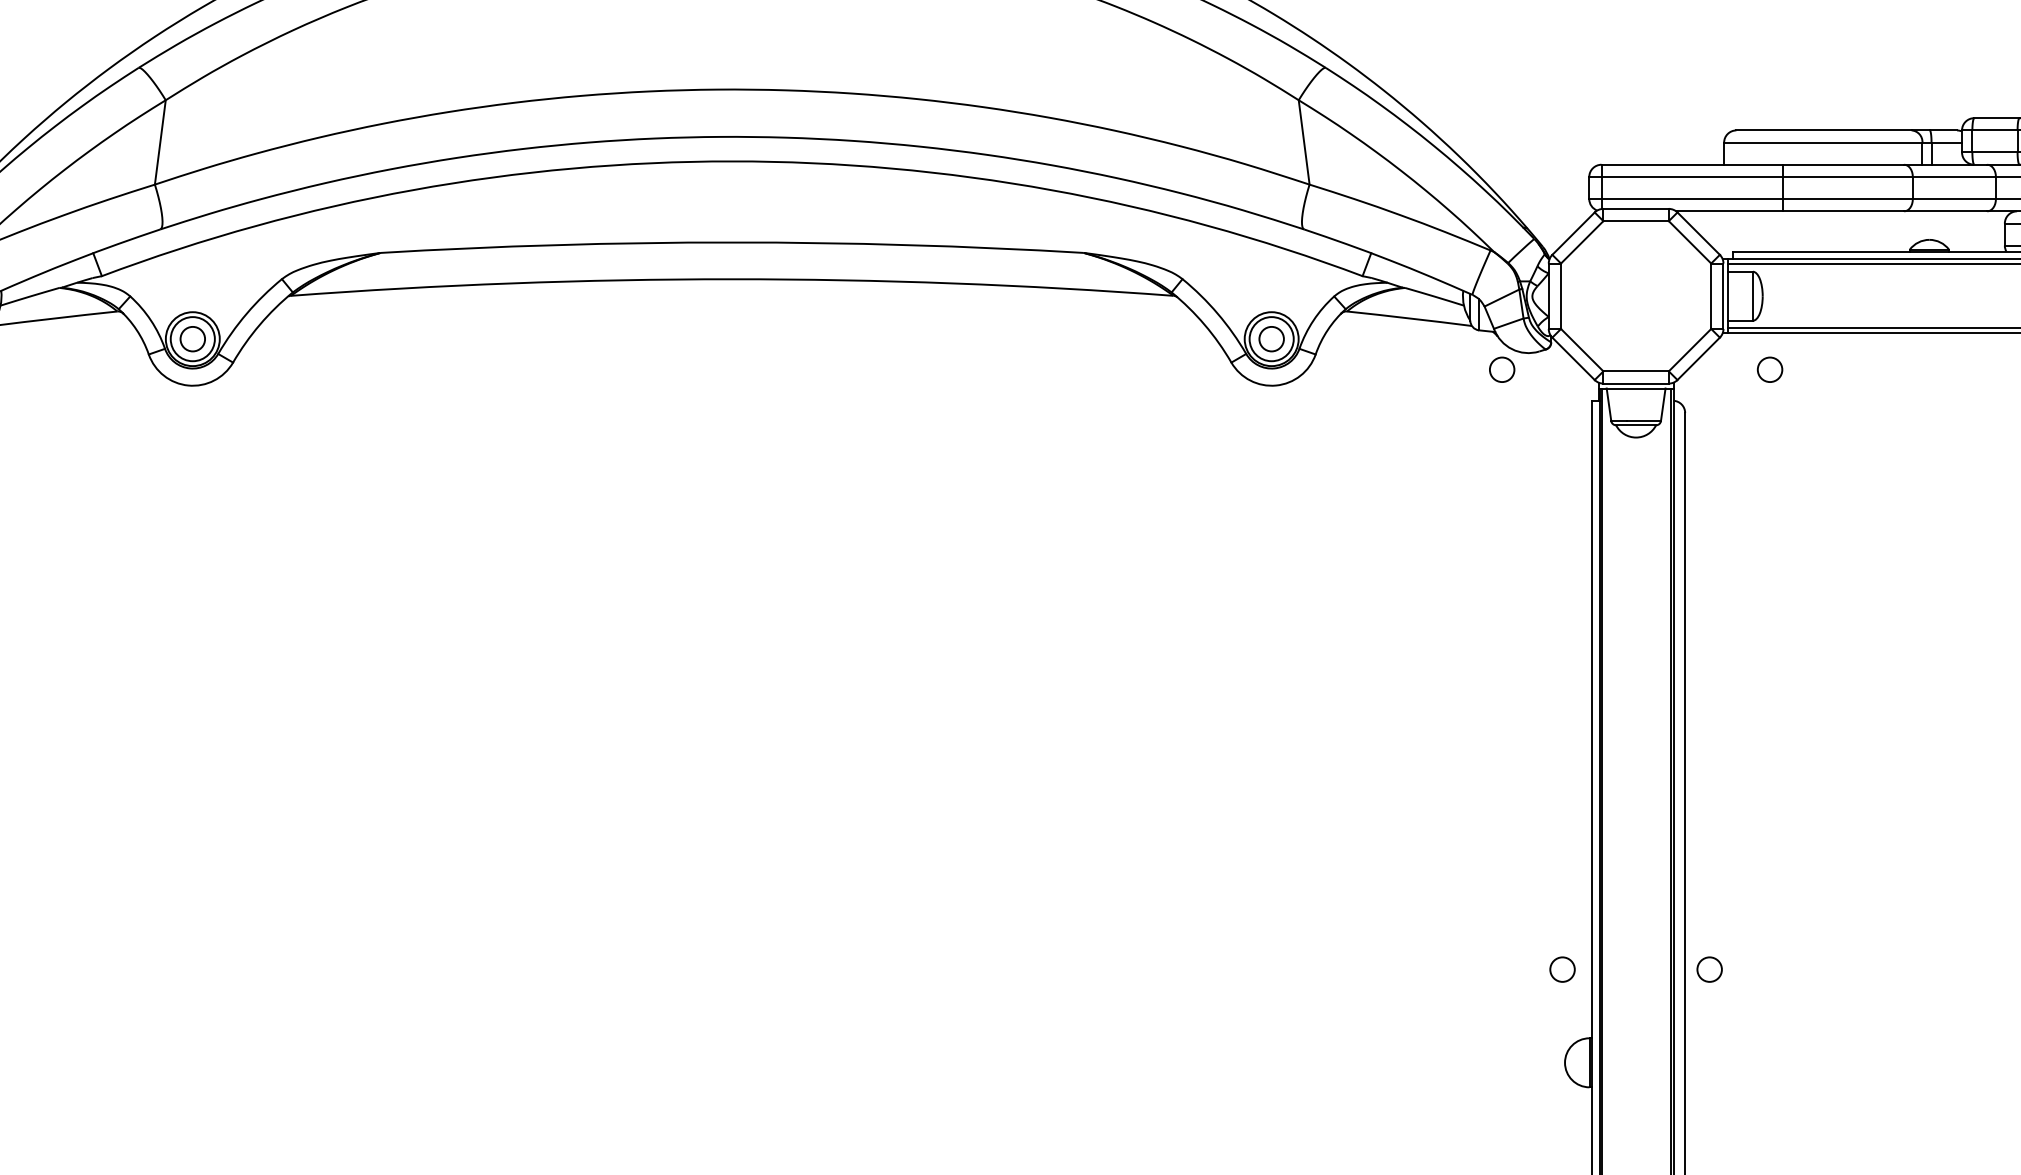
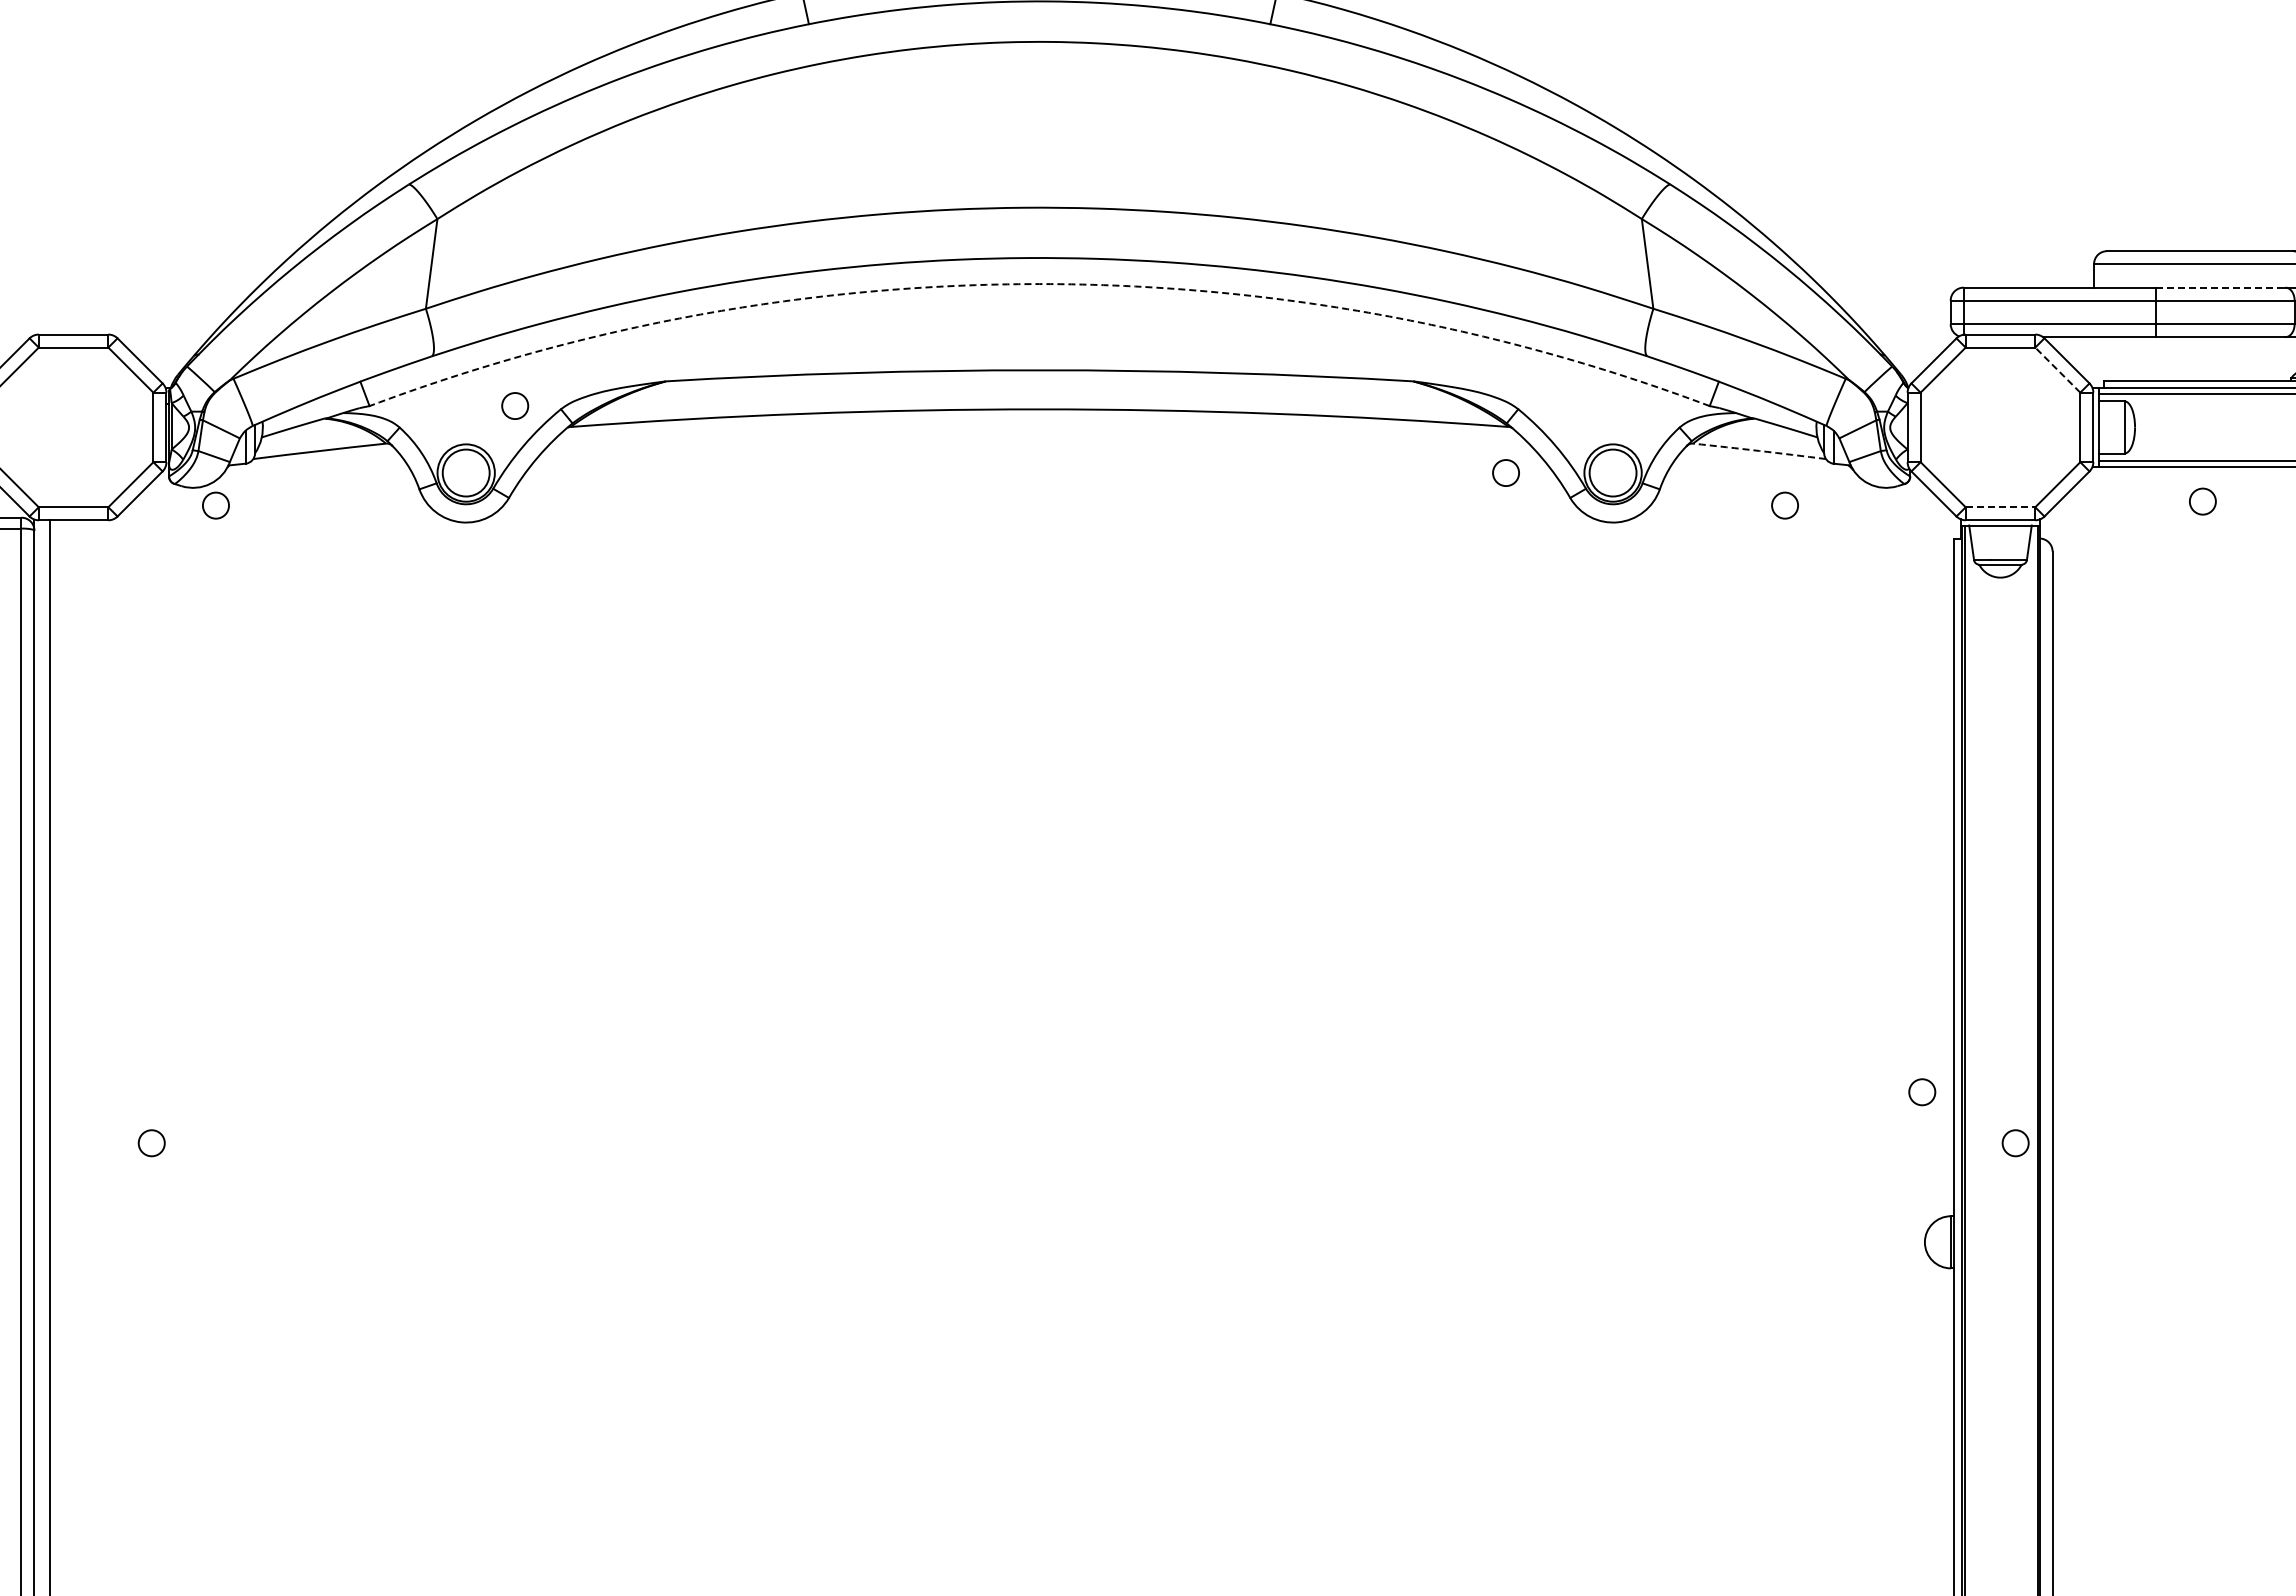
arc: (732, 161) -> (1039, 284), solid -> dashed
line: (1843, 164) -> (2220, 287), solid -> dashed
line: (1689, 242) -> (2057, 370), solid -> dashed
arc: (1409, 317) -> (1759, 450), solid -> dashed
circle: (193, 338) -> (515, 405), moved
circle: (1271, 338) -> (1505, 472), moved
circle: (1501, 369) -> (1784, 505), moved
circle: (1769, 369) -> (2202, 501), moved
line: (1636, 371) -> (2000, 507), solid -> dashed
circle: (1562, 969) -> (1922, 1092), moved
circle: (1709, 969) -> (2015, 1143), moved

